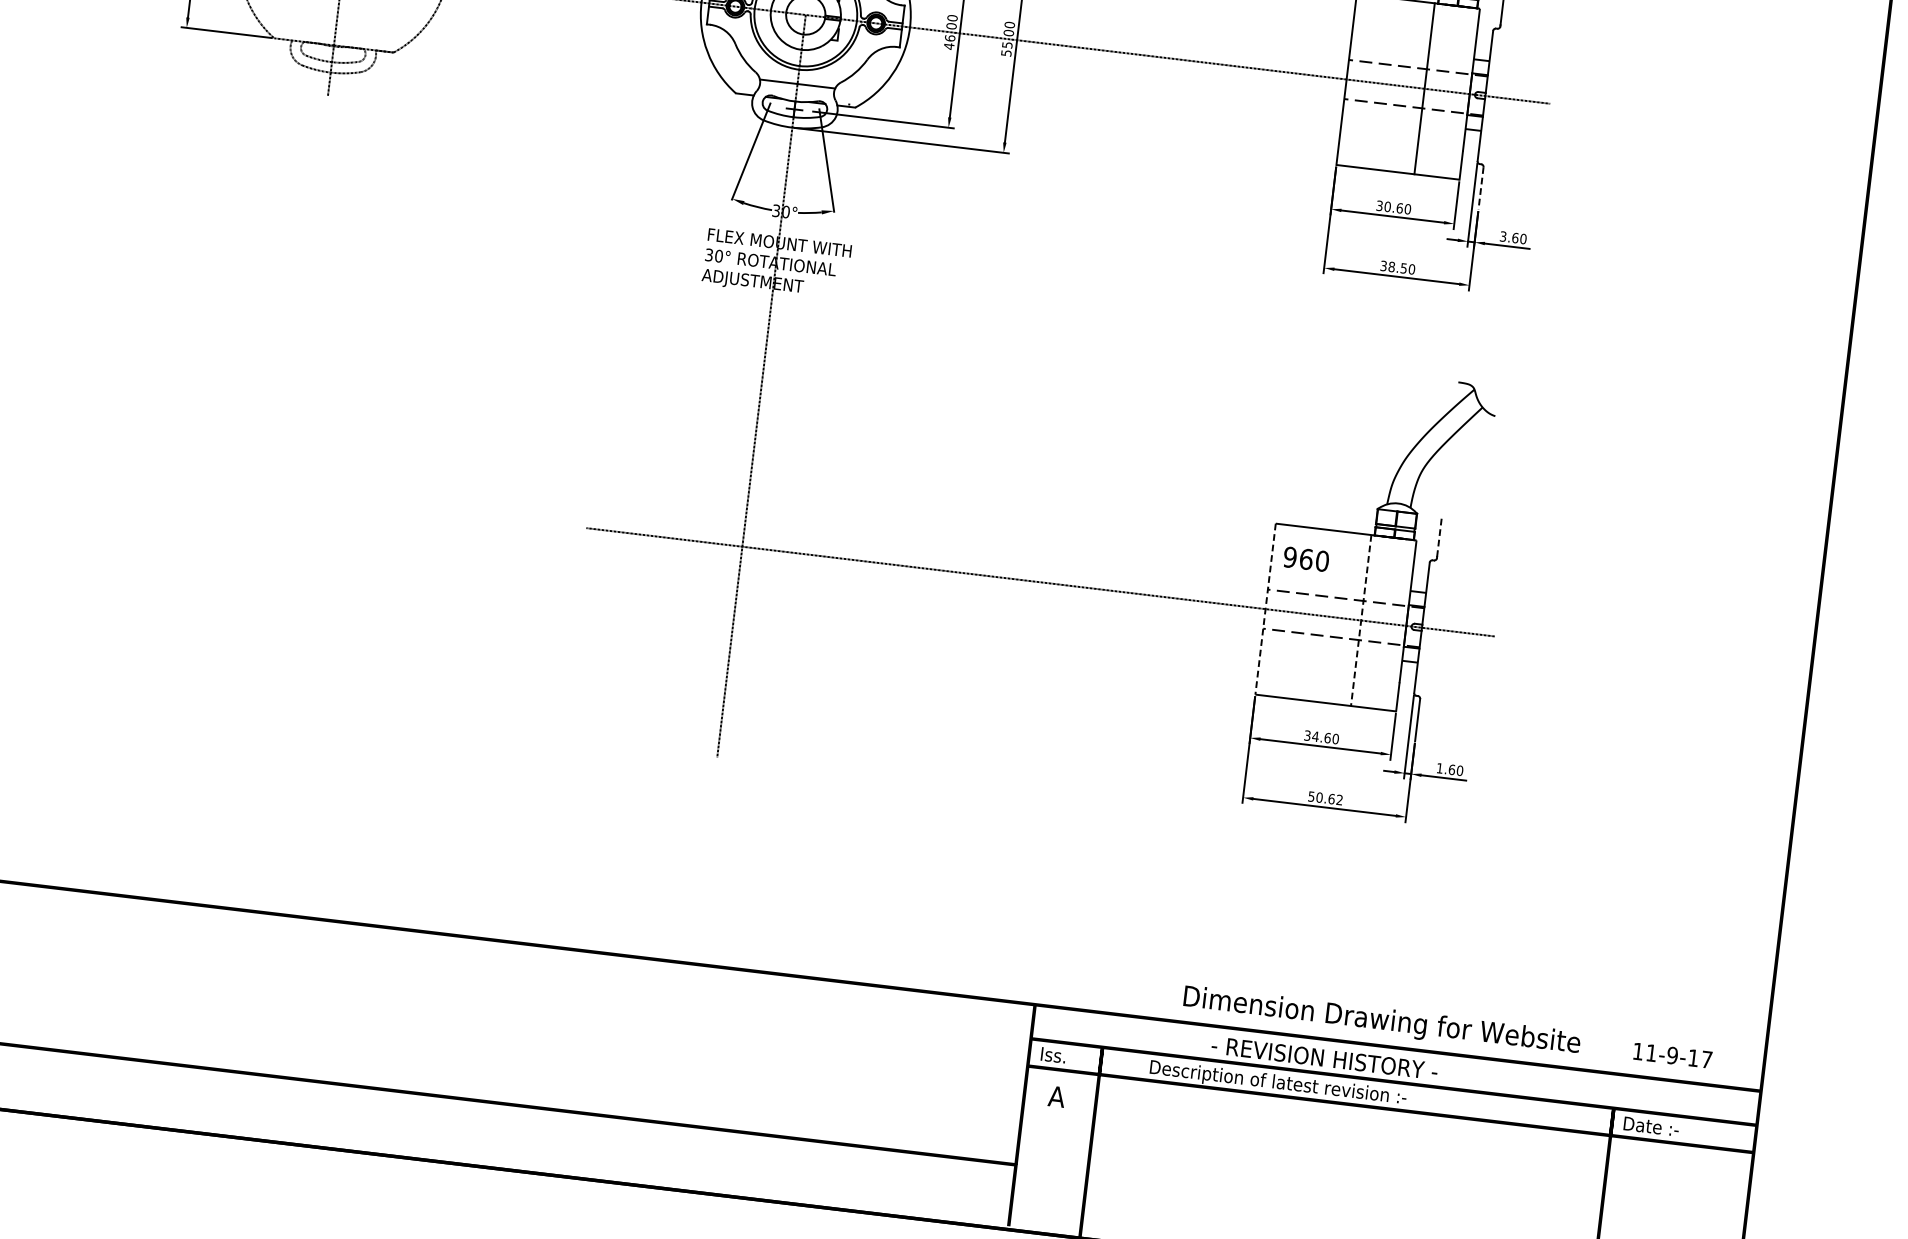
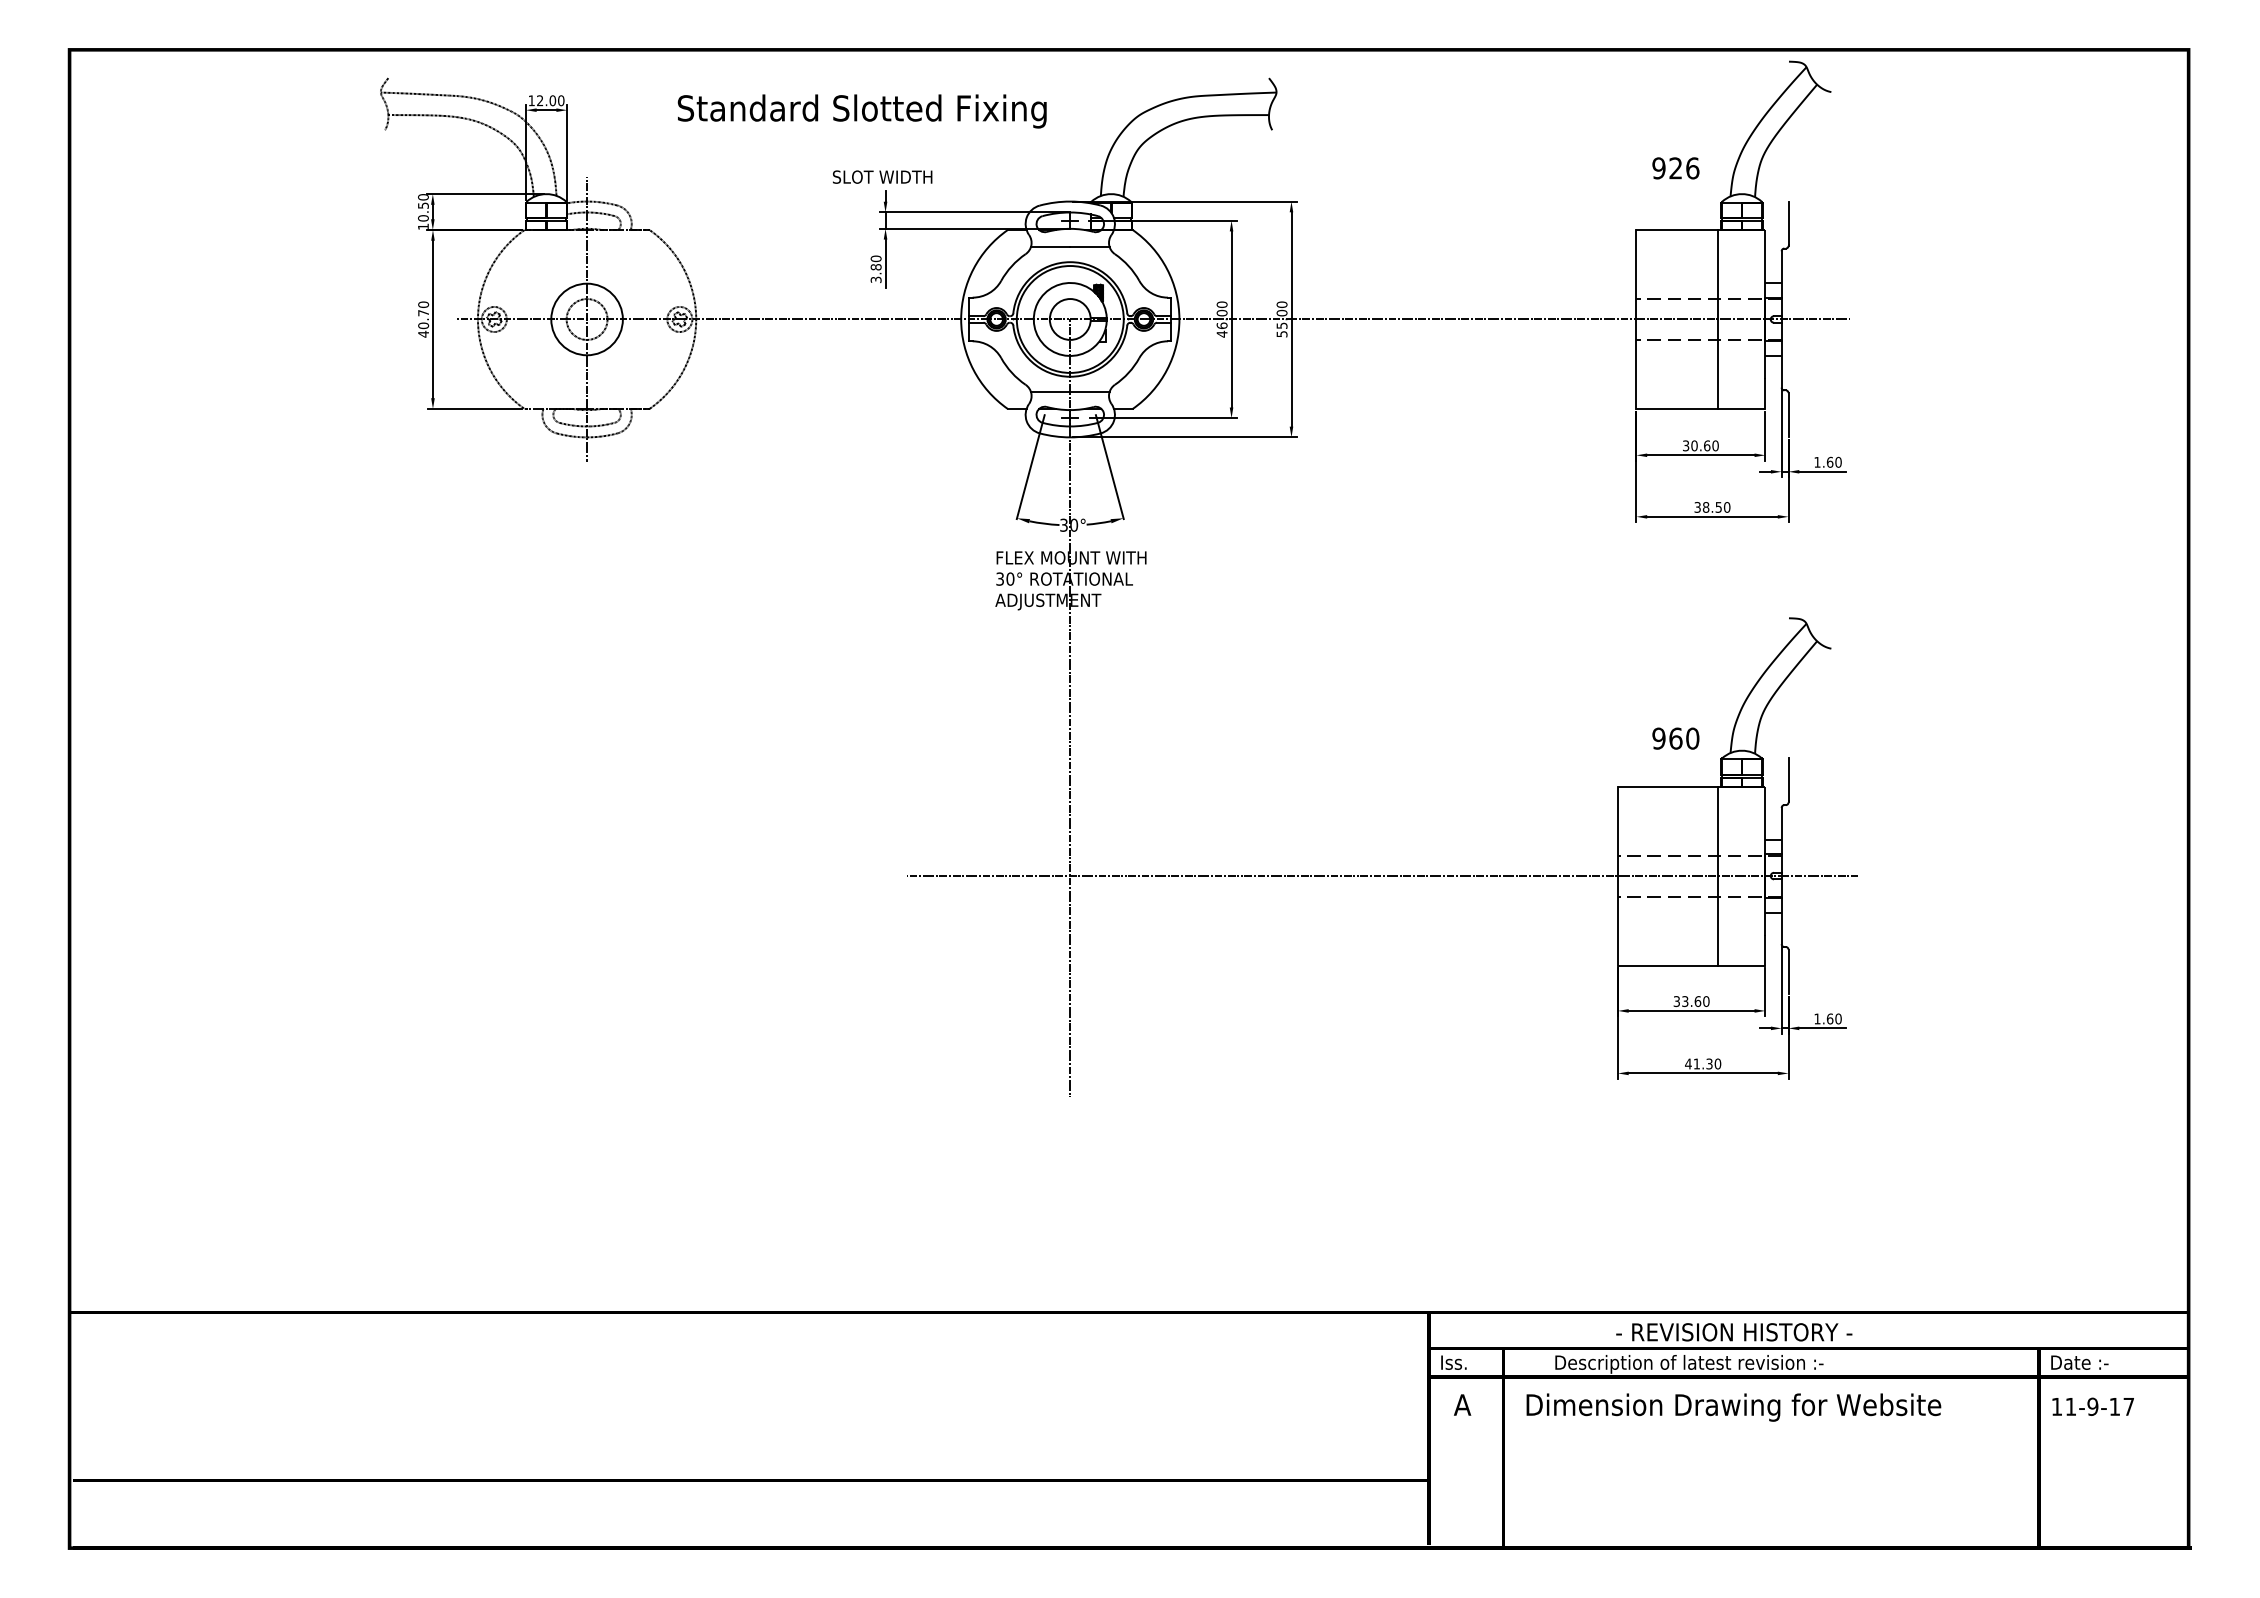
line: (1480, 188) -> (1788, 415), dashed -> solid
text: (1503, 235) -> (1817, 461), 3.60 -> 1.60
line: (1439, 536) -> (1788, 779), dashed -> solid
text: (1305, 559) -> (1675, 738), moved
line: (1265, 609) -> (1617, 876), dashed -> solid
line: (1361, 620) -> (1718, 876), dashed -> solid
text: (1314, 736) -> (1684, 1001), 34.60 -> 33.60
text: (1325, 797) -> (1703, 1063), 50.62 -> 41.30
text: (1381, 1021) -> (1733, 1407), moved
text: (1672, 1055) -> (2092, 1406), moved

